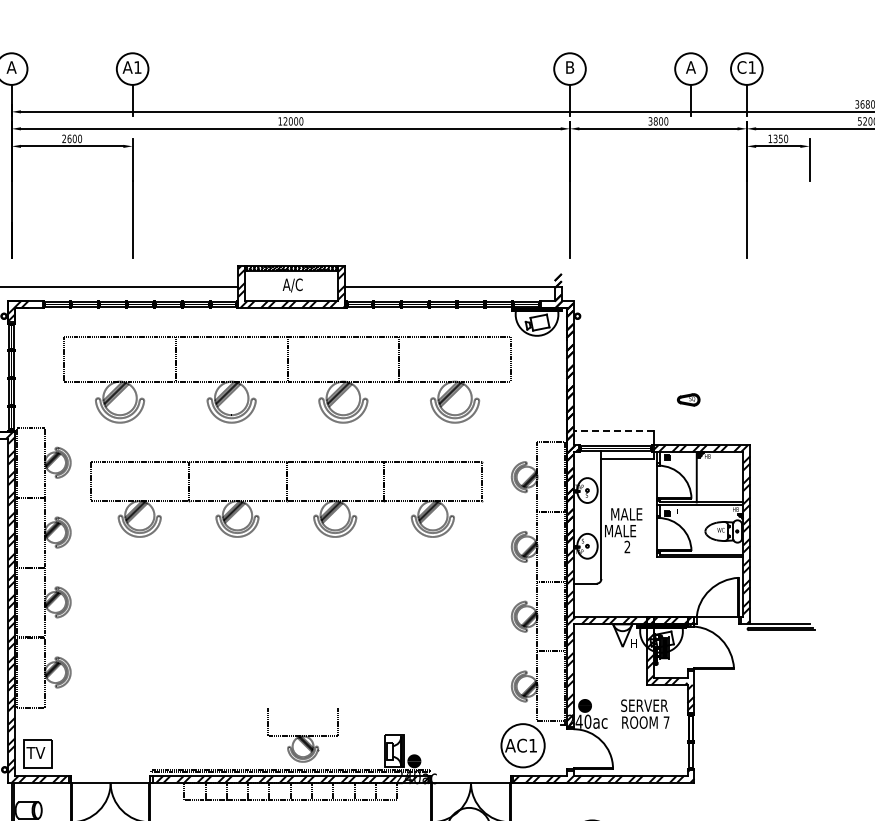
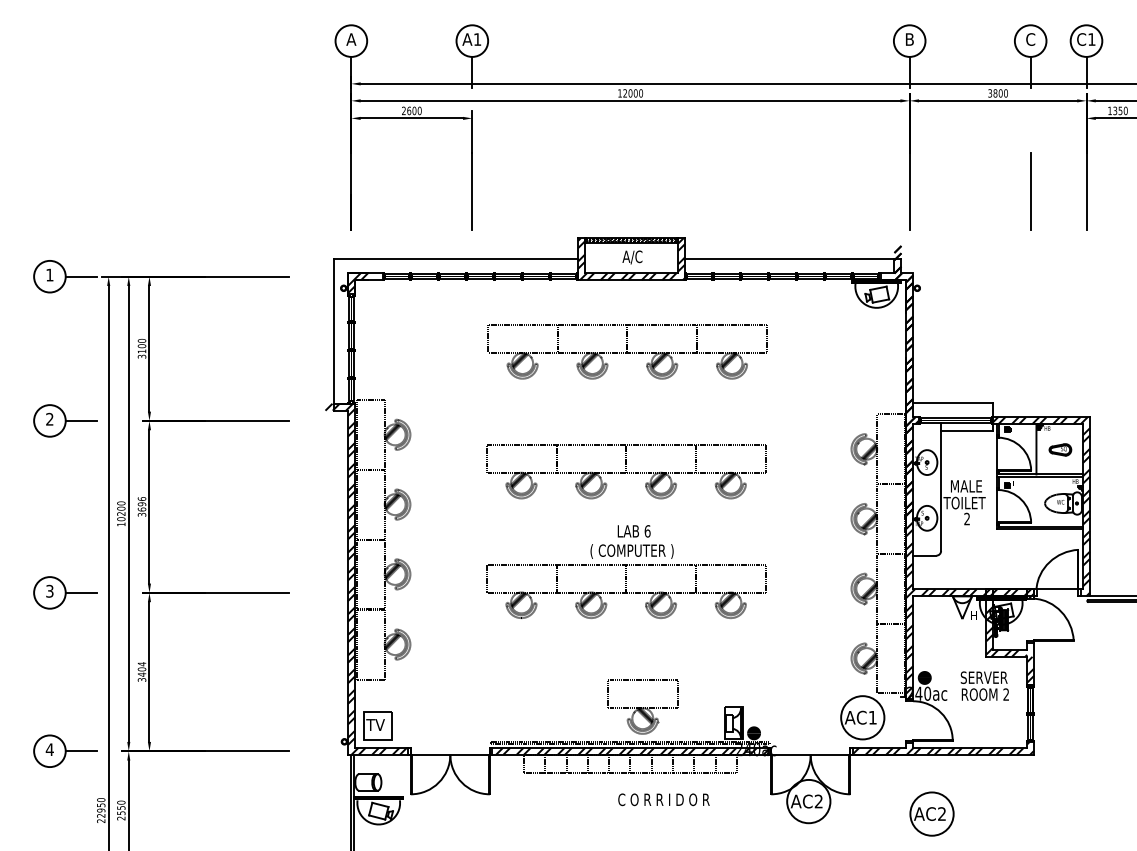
text: (690, 67) -> (1030, 39), A -> C
line: (690, 219) -> (1030, 191), added
part: (287, 379) -> (627, 351), size x0.62
part: (688, 399) -> (1060, 449), moved
line: (612, 431) -> (952, 403), dashed -> solid
part: (286, 499) -> (626, 471), size x0.71
text: (624, 530) -> (964, 502), MALE -> TOILET
part: (286, 599) -> (626, 571), added
line: (302, 708) -> (642, 680), added
text: (665, 722) -> (1005, 694), 7 -> 2

